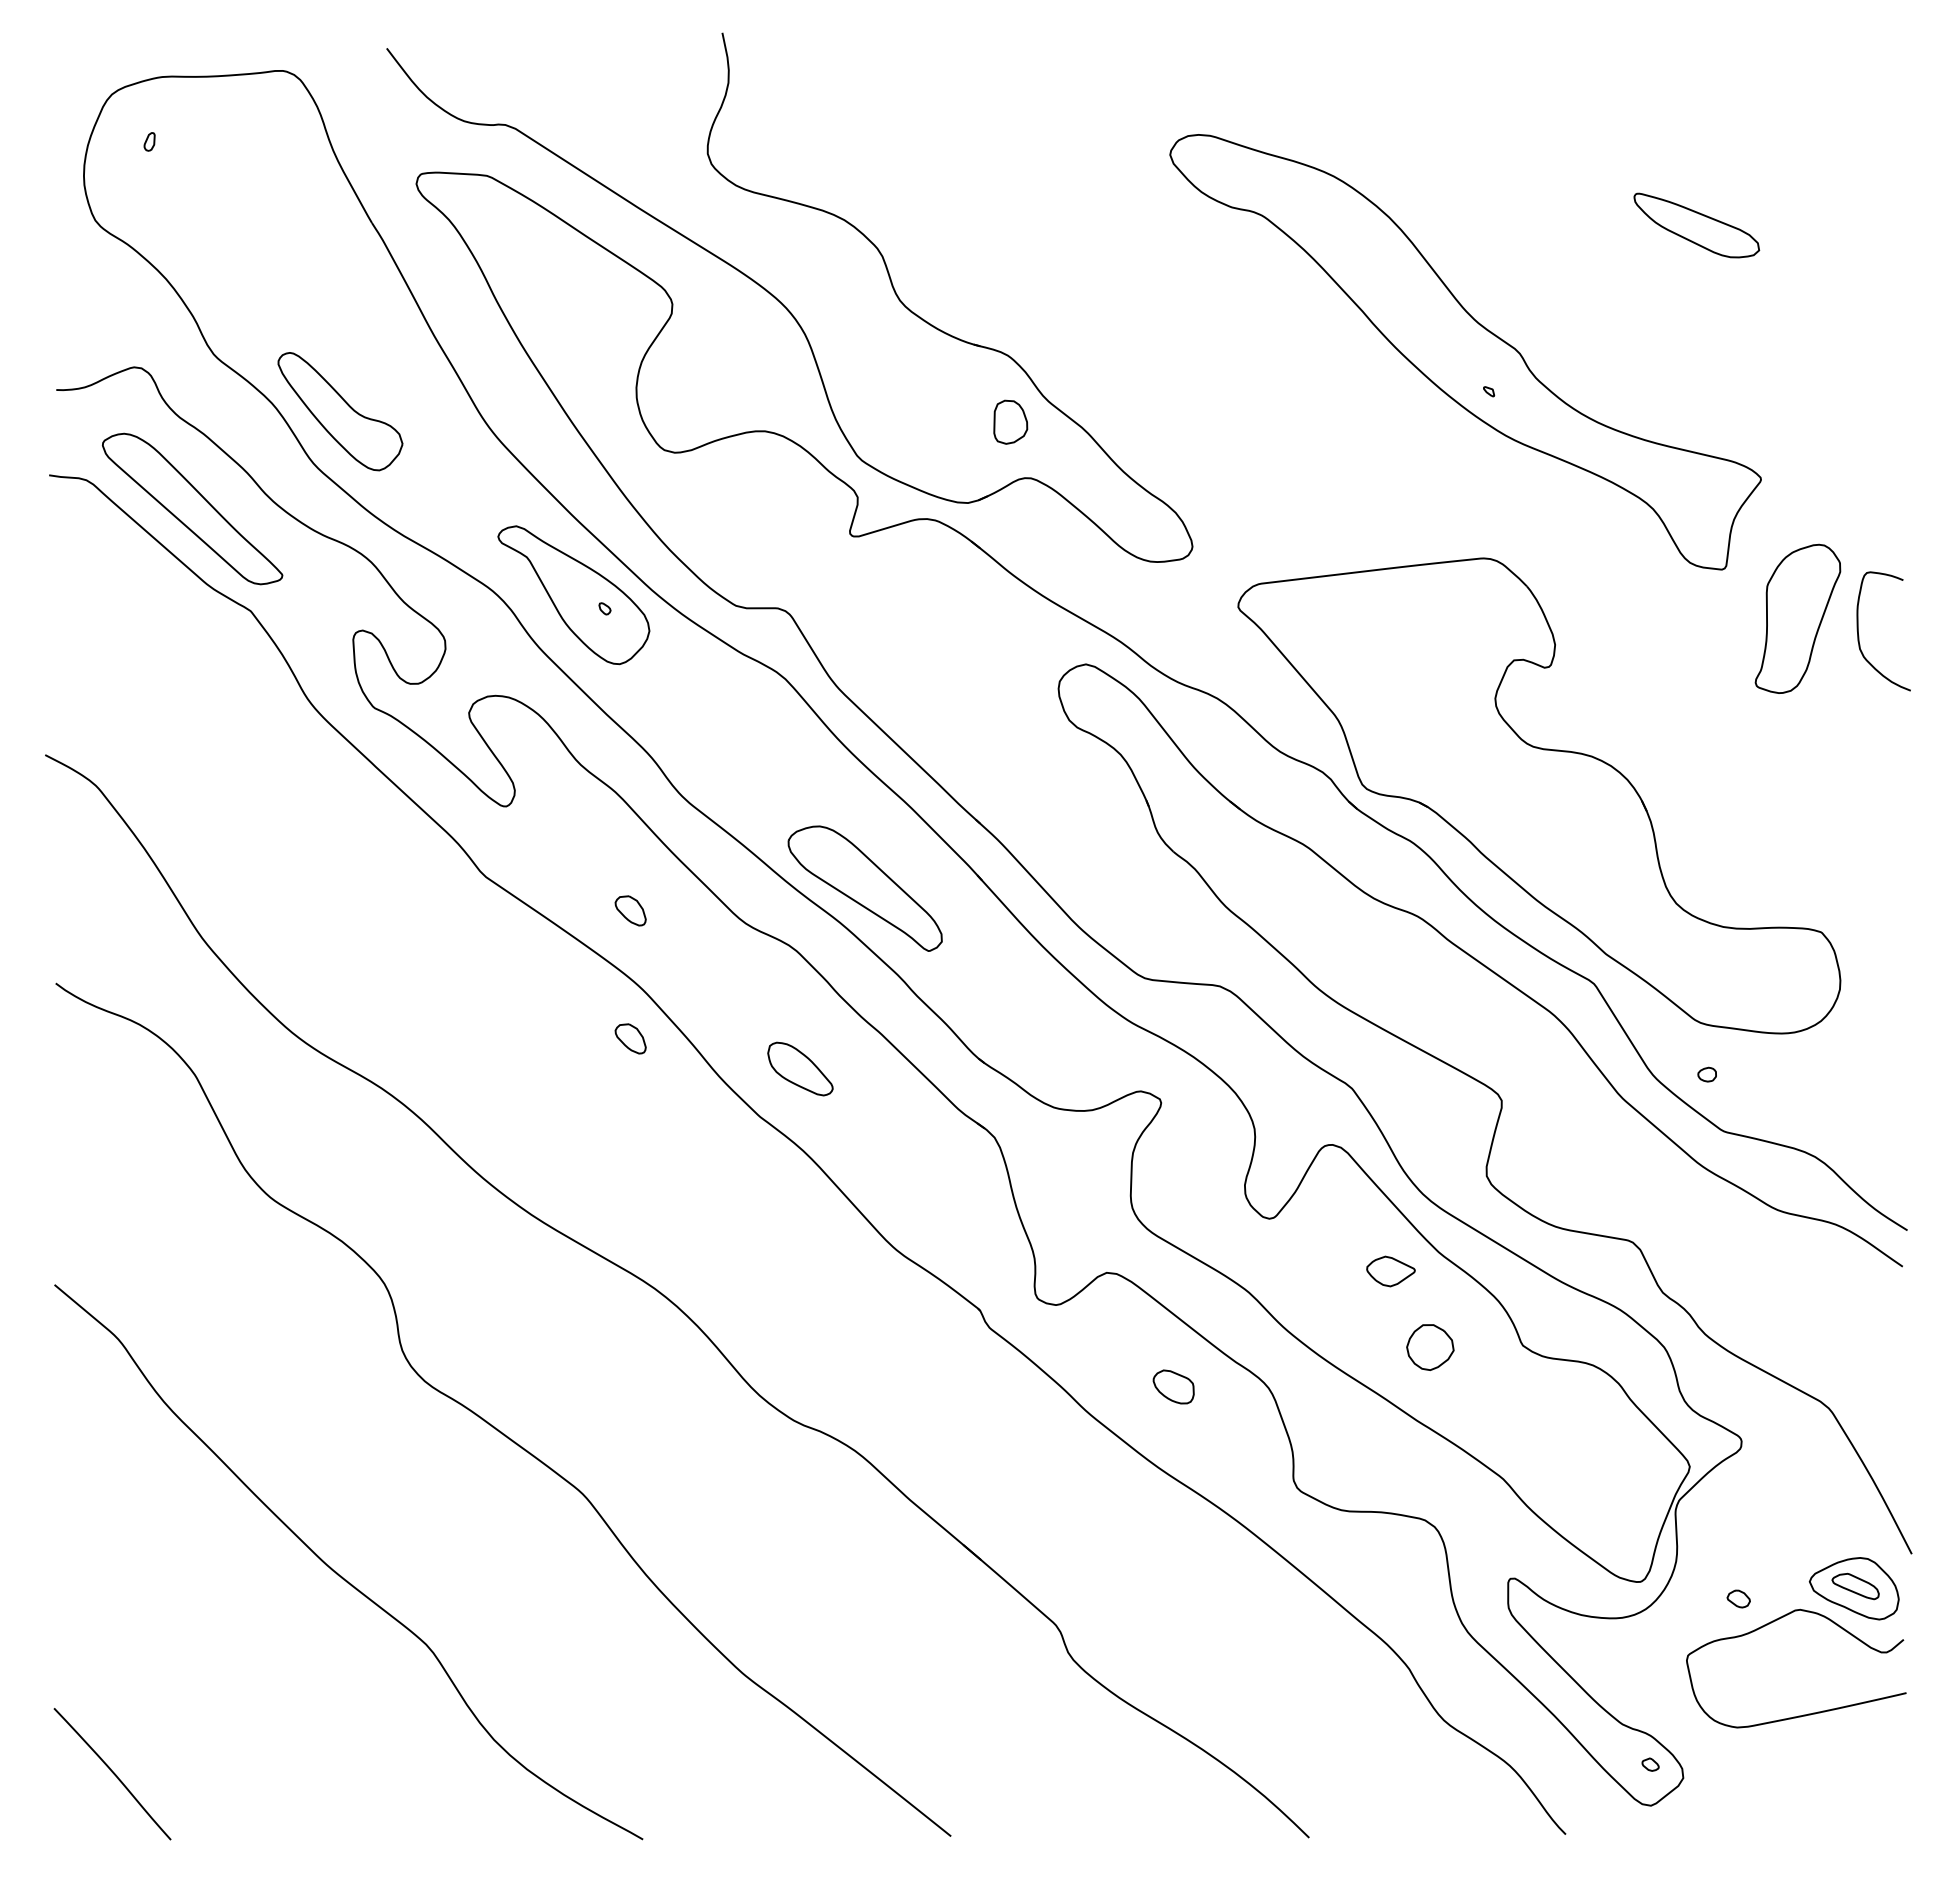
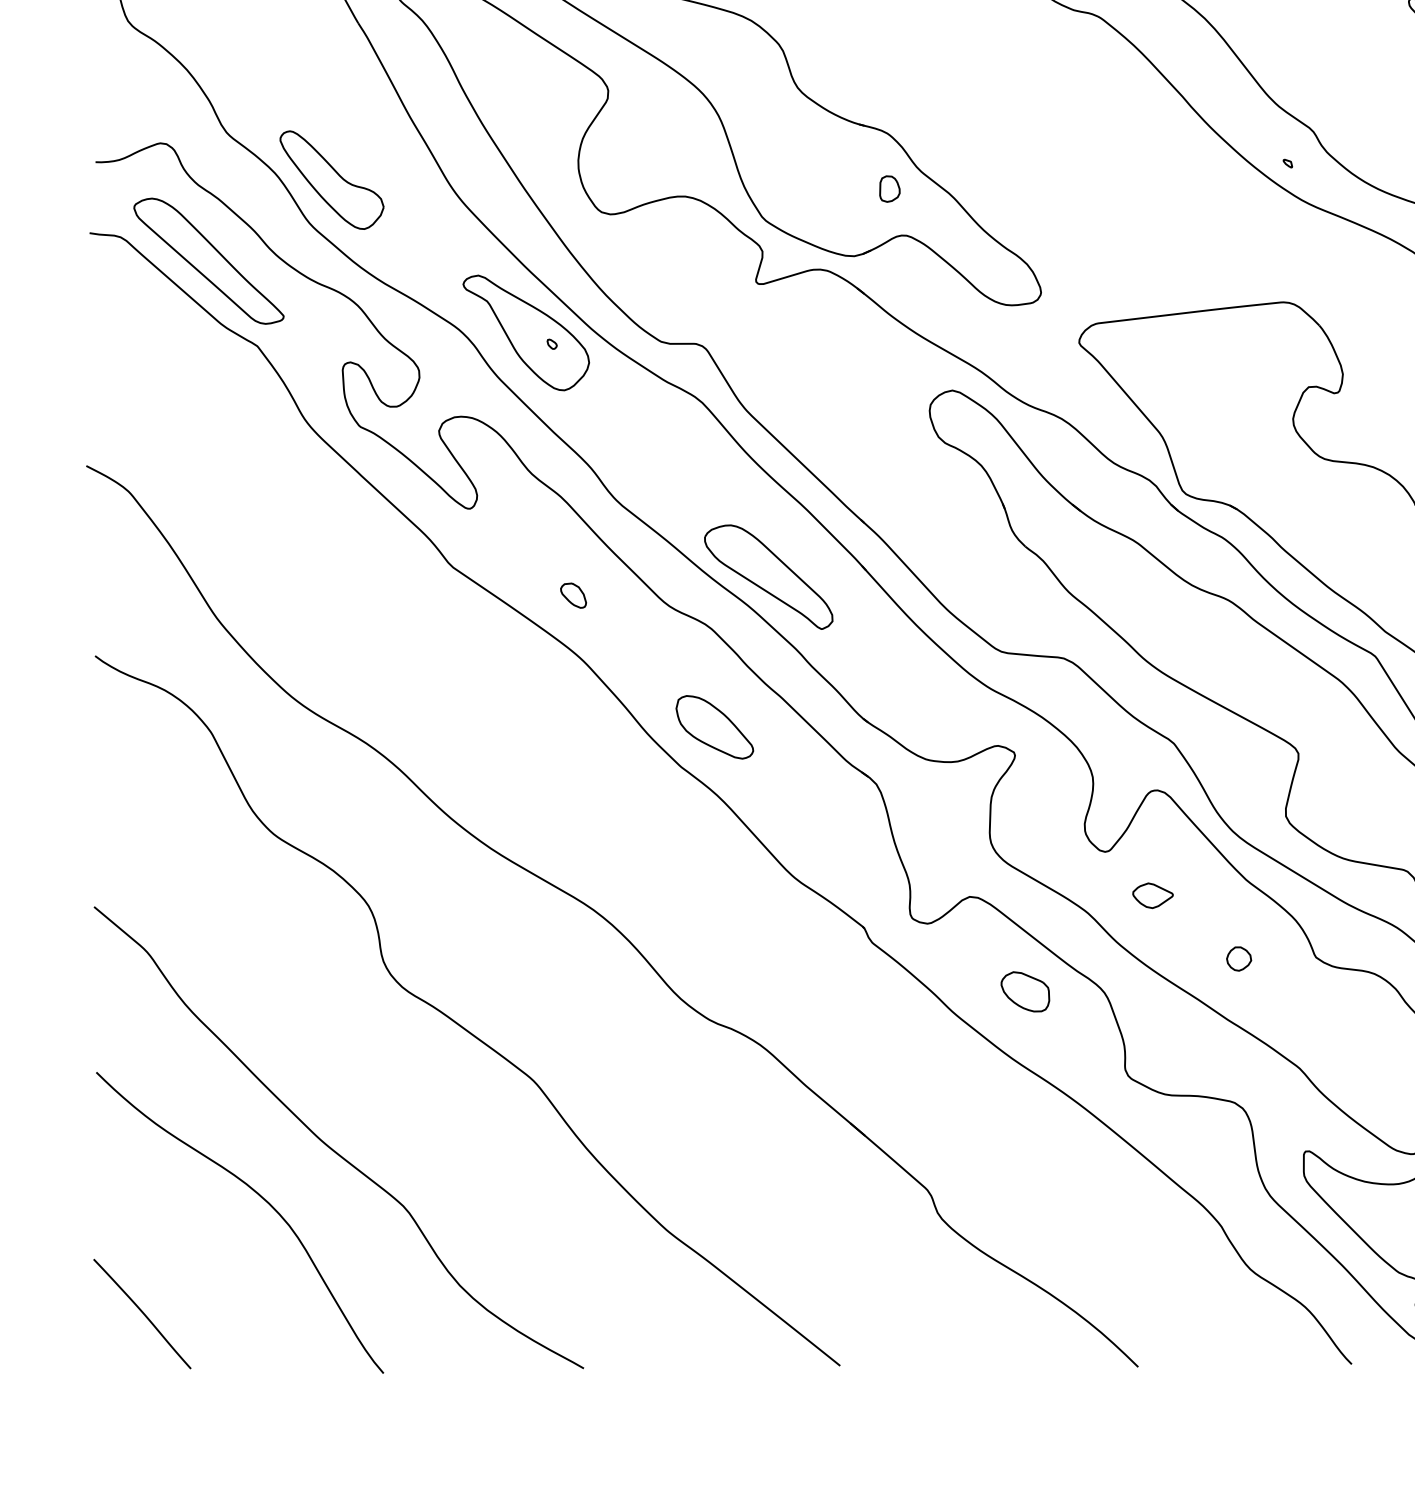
part: (1010, 422) -> (889, 189), size x0.71
part: (630, 1038) -> (573, 701), removed
part: (800, 1068) -> (714, 726), size x1.43
part: (1390, 1271) -> (1152, 895), moved
part: (1430, 1347) -> (1239, 959), size x0.62
part: (1173, 1386) -> (1025, 991), size x1.43
curve: (257, 1636) -> (263, 1199), added

